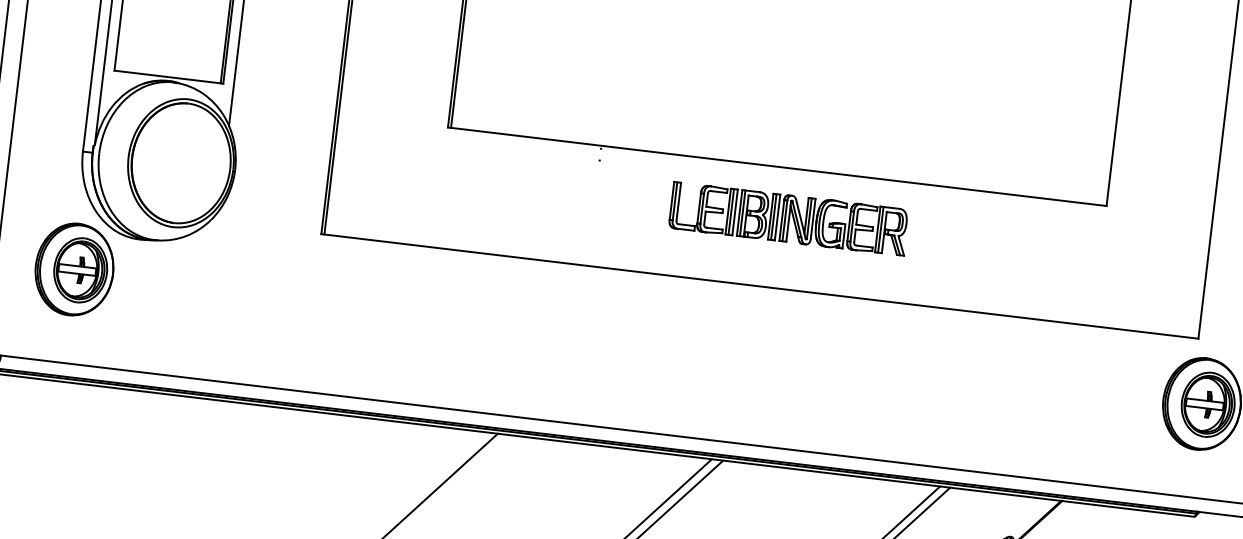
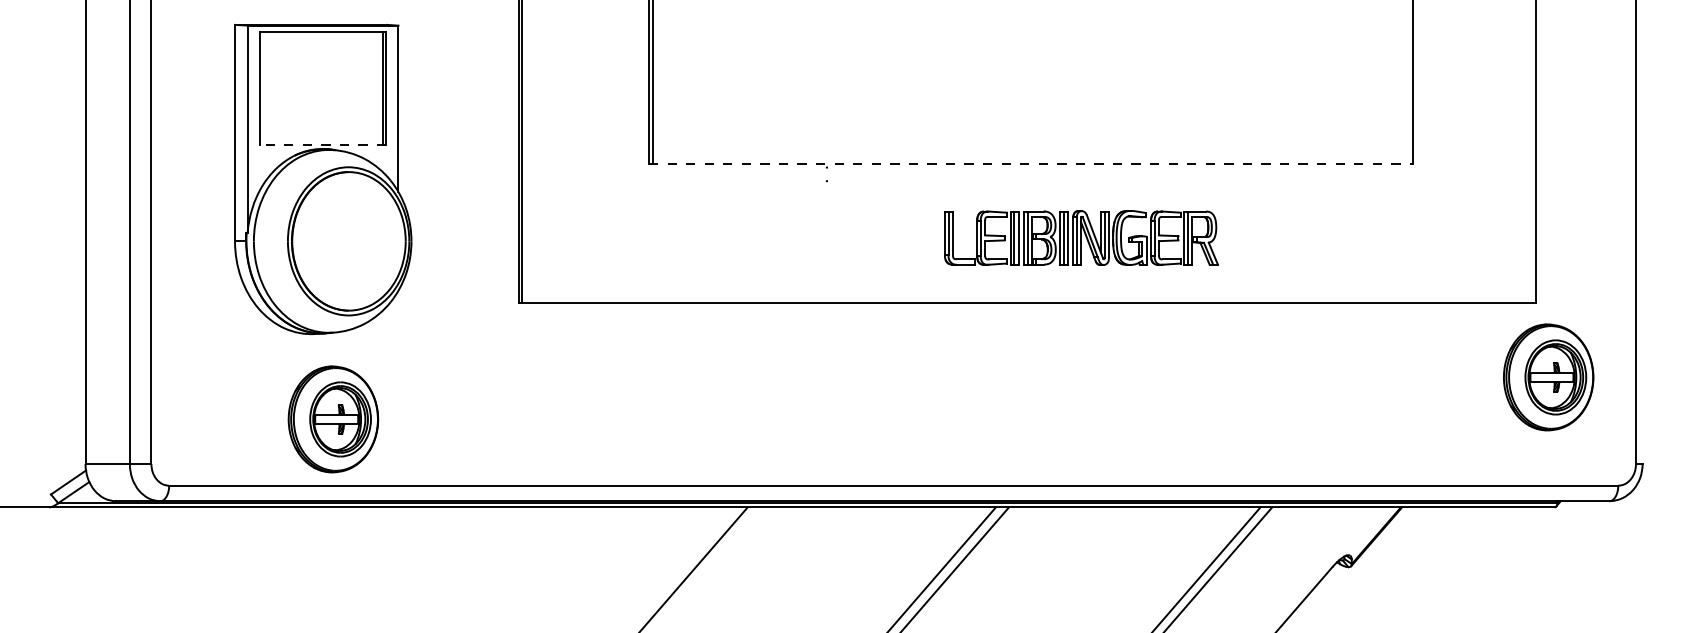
line: (168, 77) -> (322, 144), solid -> dashed
line: (776, 167) -> (1030, 164), solid -> dashed
part: (789, 218) -> (1081, 237), moved
part: (74, 269) -> (333, 419), moved

